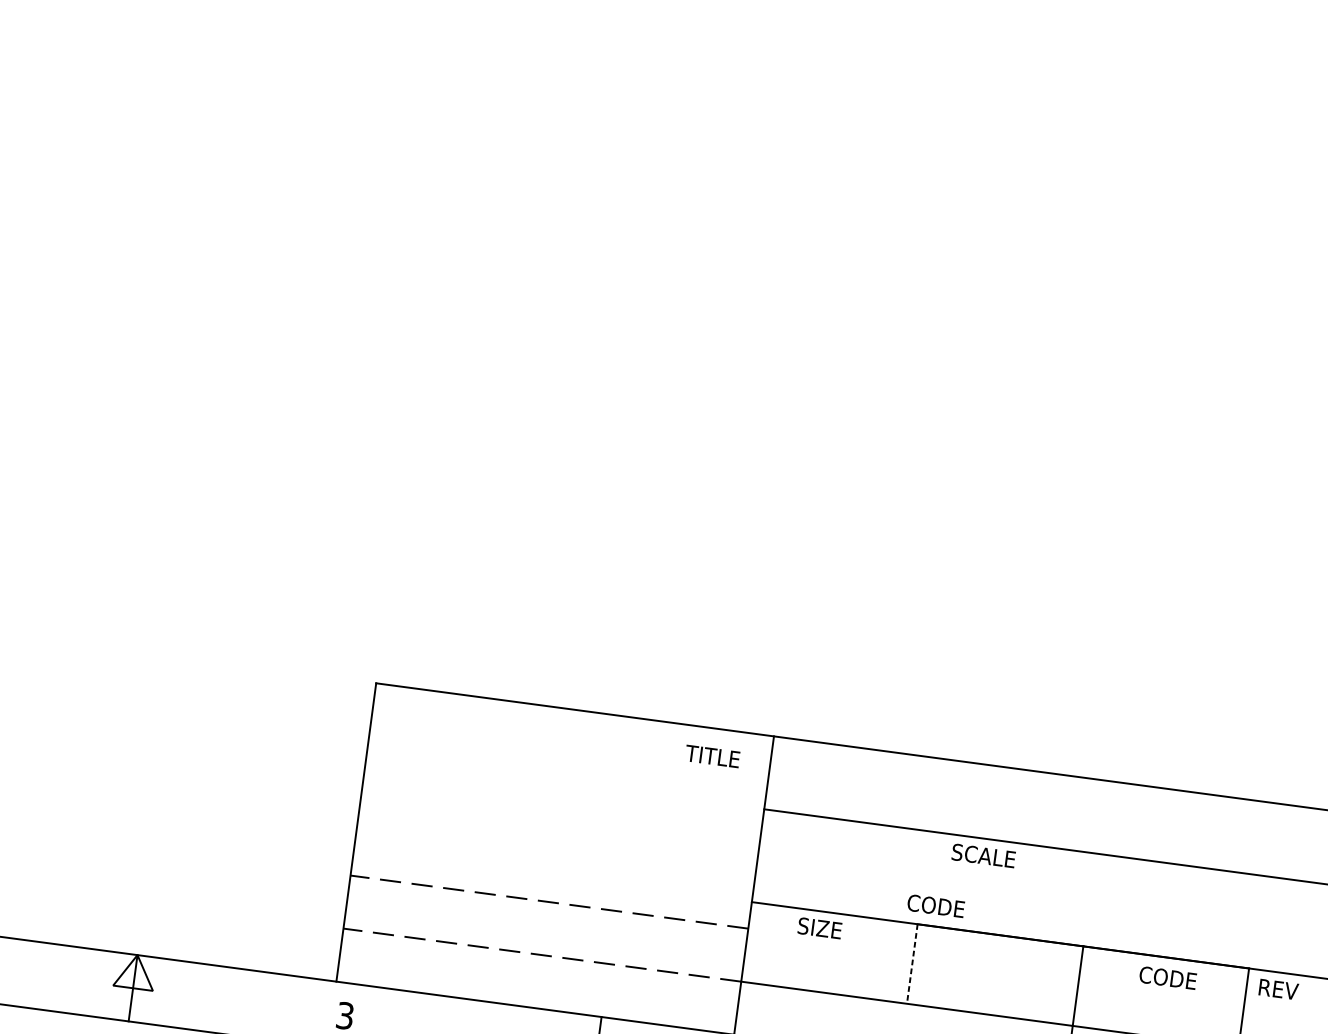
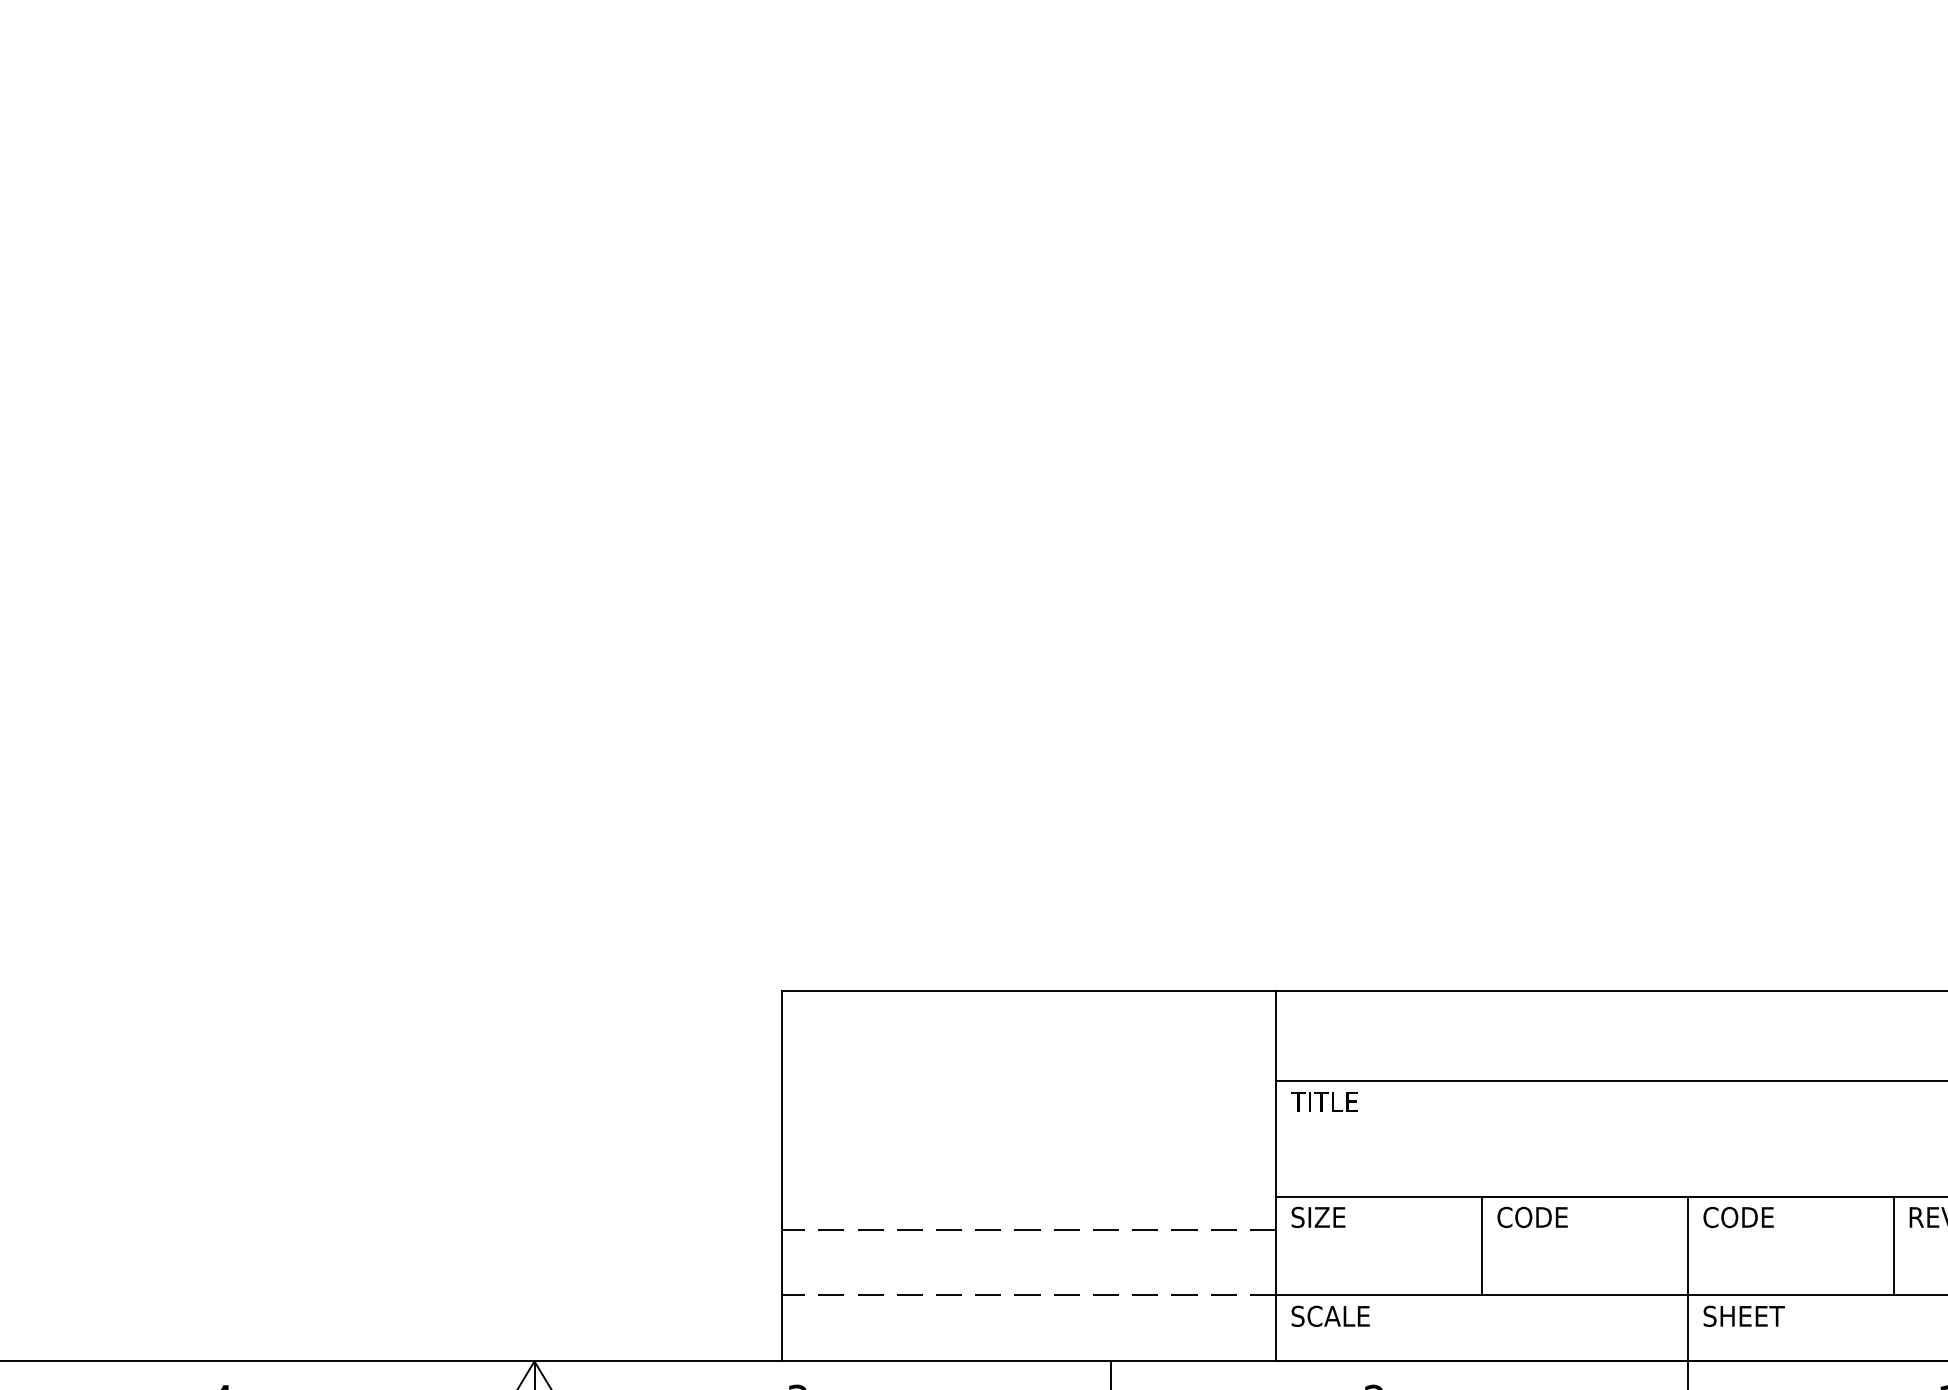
text: (712, 756) -> (1324, 1101), moved
text: (983, 855) -> (1330, 1315), moved
text: (935, 906) -> (1532, 1217), moved
text: (819, 928) -> (1318, 1217), moved
line: (912, 964) -> (1482, 1246), dashed -> solid
text: (1167, 978) -> (1738, 1217), moved

